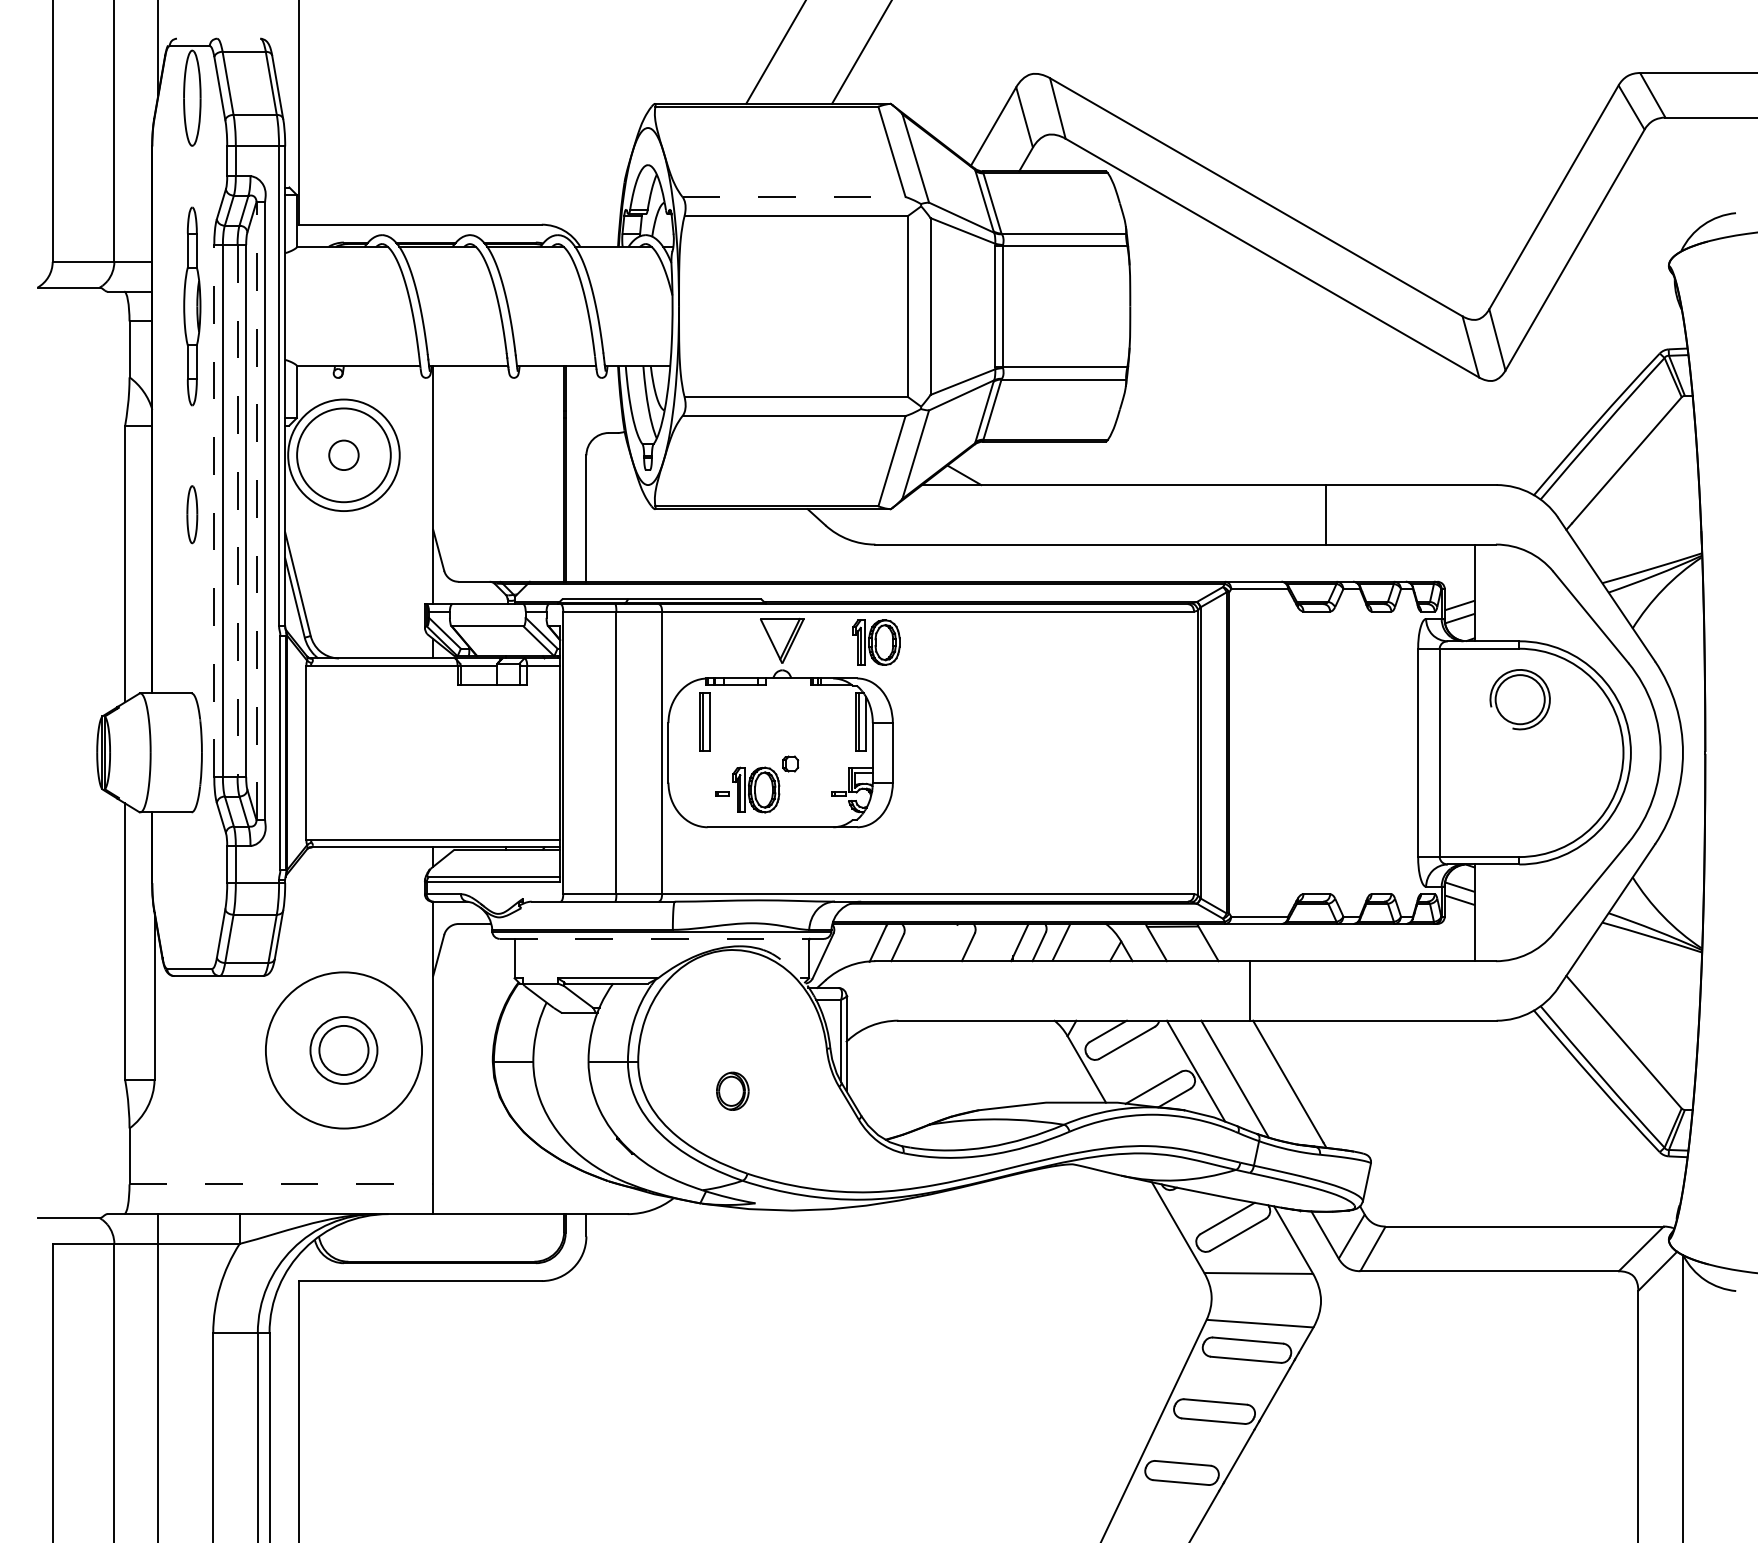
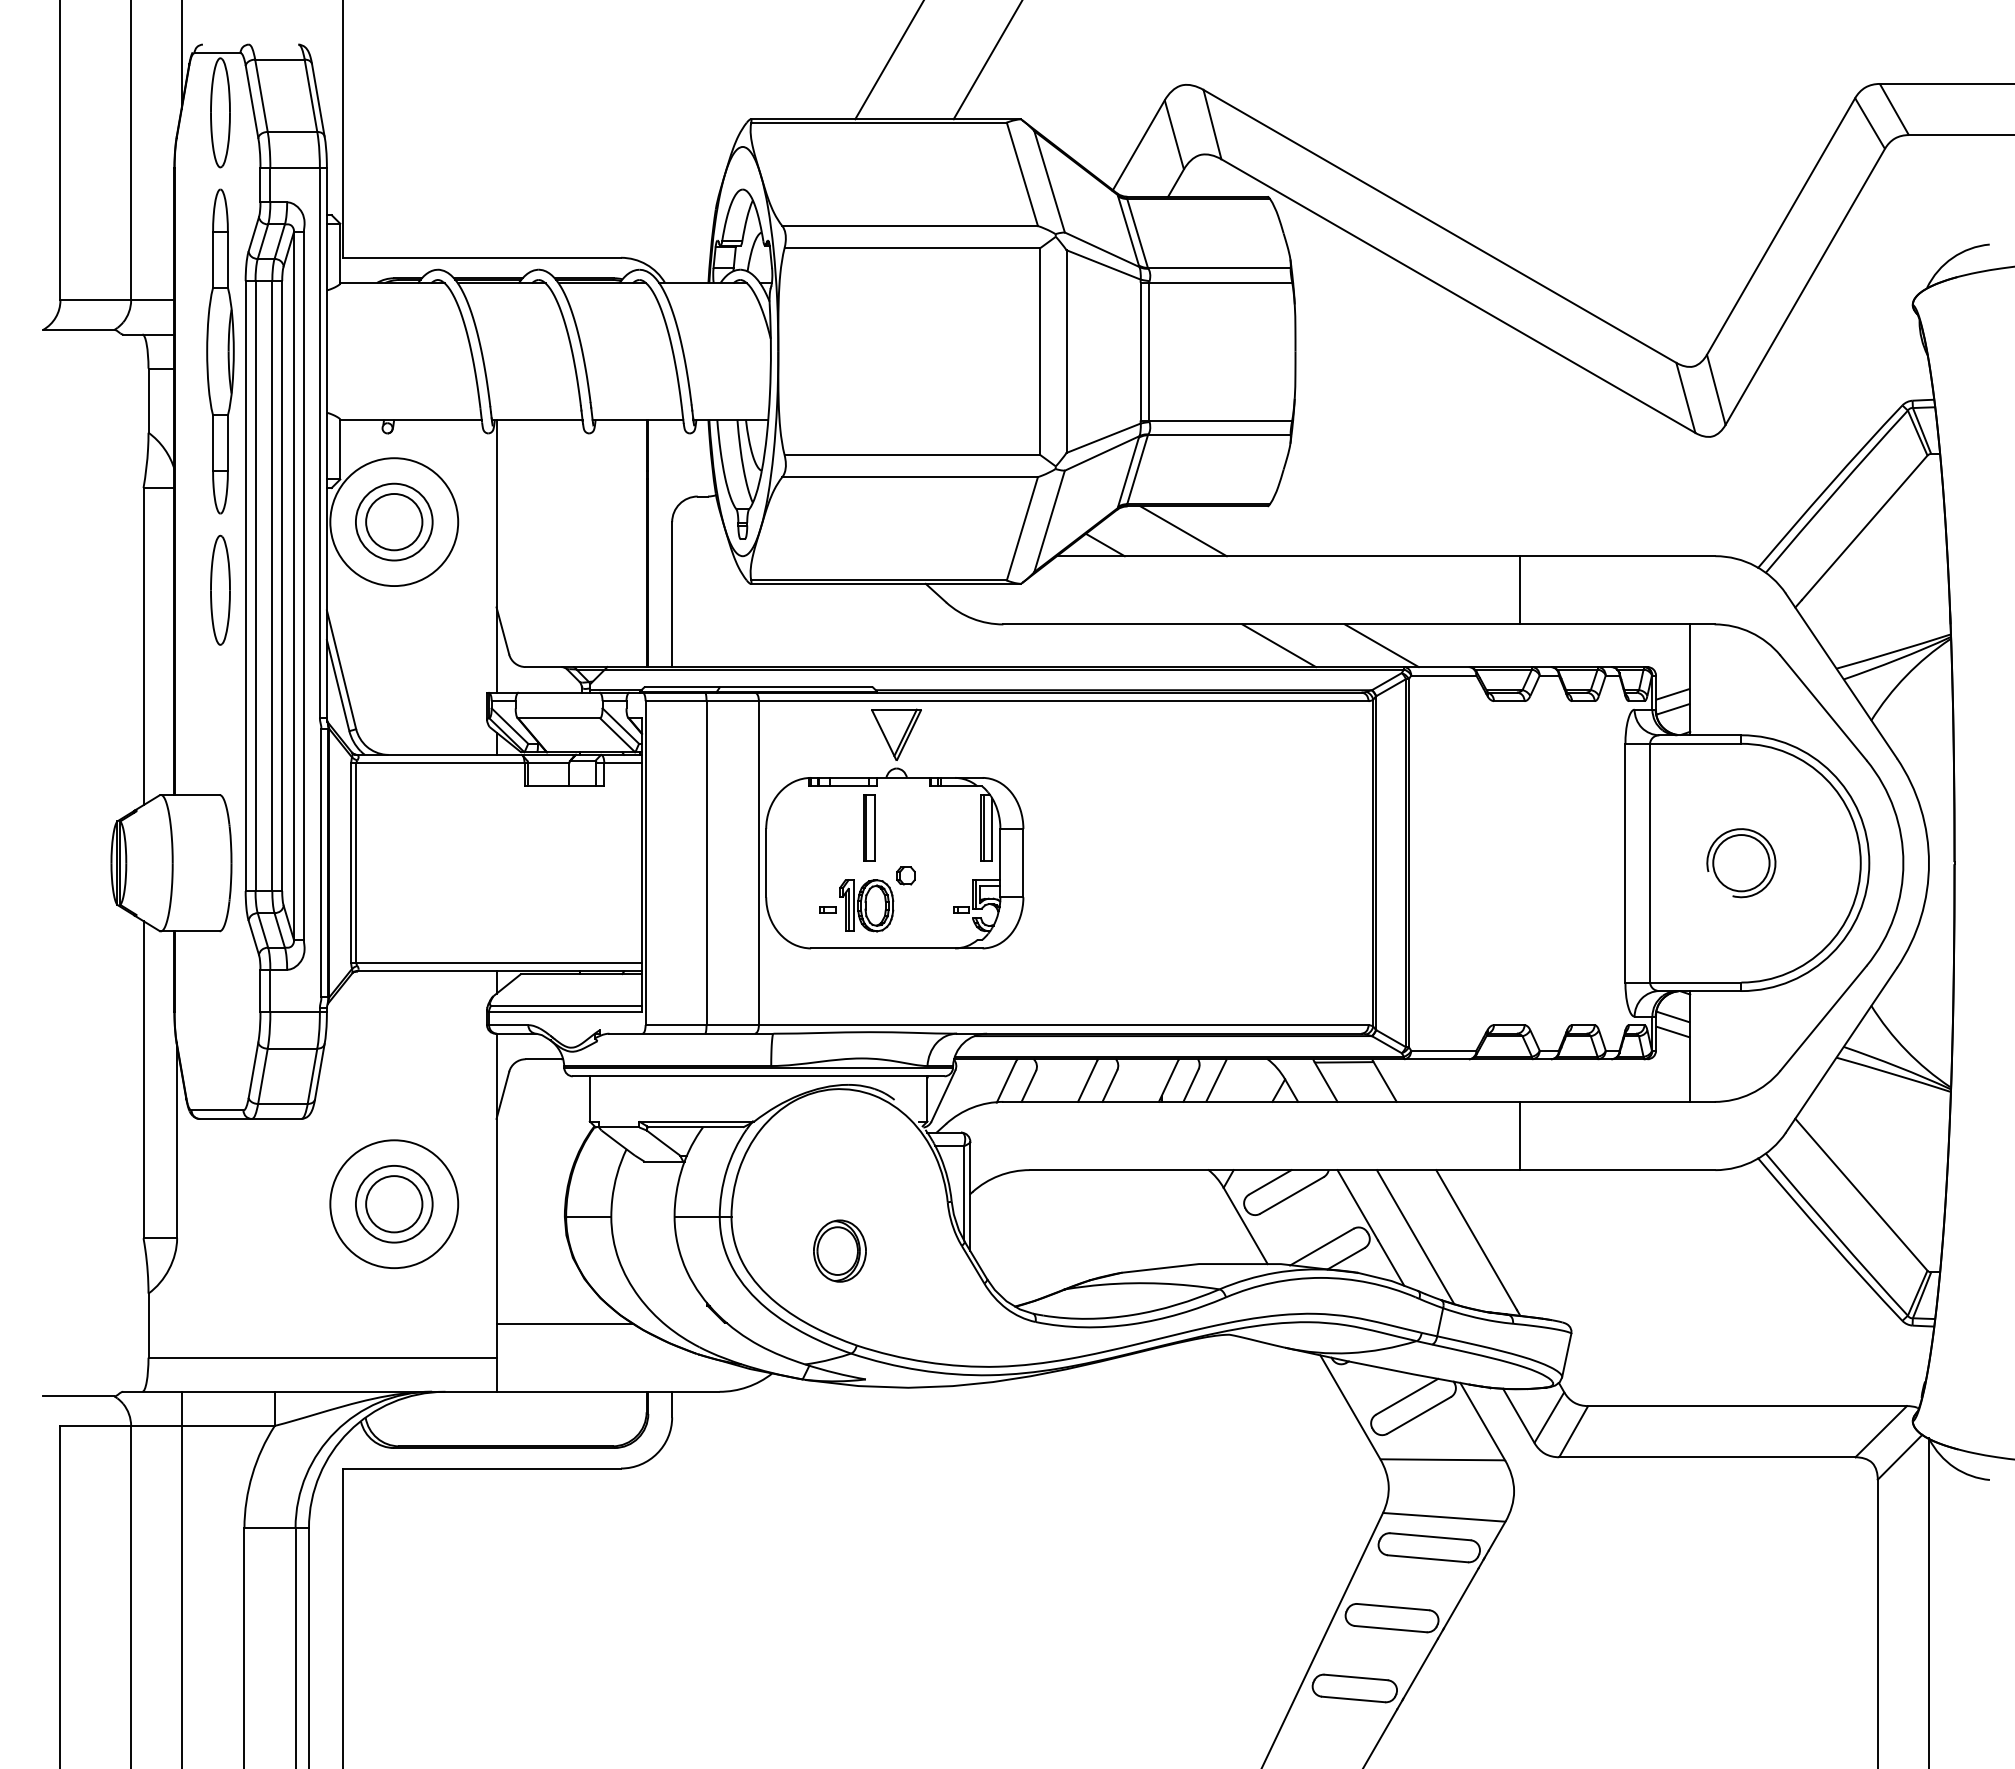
line: (794, 197) -> (910, 226), dashed -> solid
part: (192, 306) -> (220, 351), size x1.43
circle: (343, 454) -> (393, 521), size x0.71
circle: (344, 454) -> (394, 521), size x1.67
line: (1032, 463) -> (1183, 531), added
line: (256, 510) -> (294, 585), dashed -> solid
line: (214, 511) -> (245, 586), dashed -> solid
line: (237, 511) -> (272, 586), dashed -> solid
part: (192, 514) -> (220, 589), size x1.67
line: (1115, 562) -> (1278, 645), added
line: (1205, 562) -> (1381, 645), added
part: (876, 642) -> (1004, 736), removed
part: (1520, 699) -> (1741, 863), moved
part: (705, 721) -> (869, 827), moved
line: (311, 752) -> (356, 862), added
line: (661, 939) -> (758, 1076), dashed -> solid
line: (948, 943) -> (1087, 1081), added
line: (1249, 990) -> (1519, 1135), moved
circle: (344, 1050) -> (394, 1204), size x0.71
part: (732, 1090) -> (839, 1250), size x1.43
line: (492, 1154) -> (564, 1323), added
line: (282, 1184) -> (323, 1357), dashed -> solid

